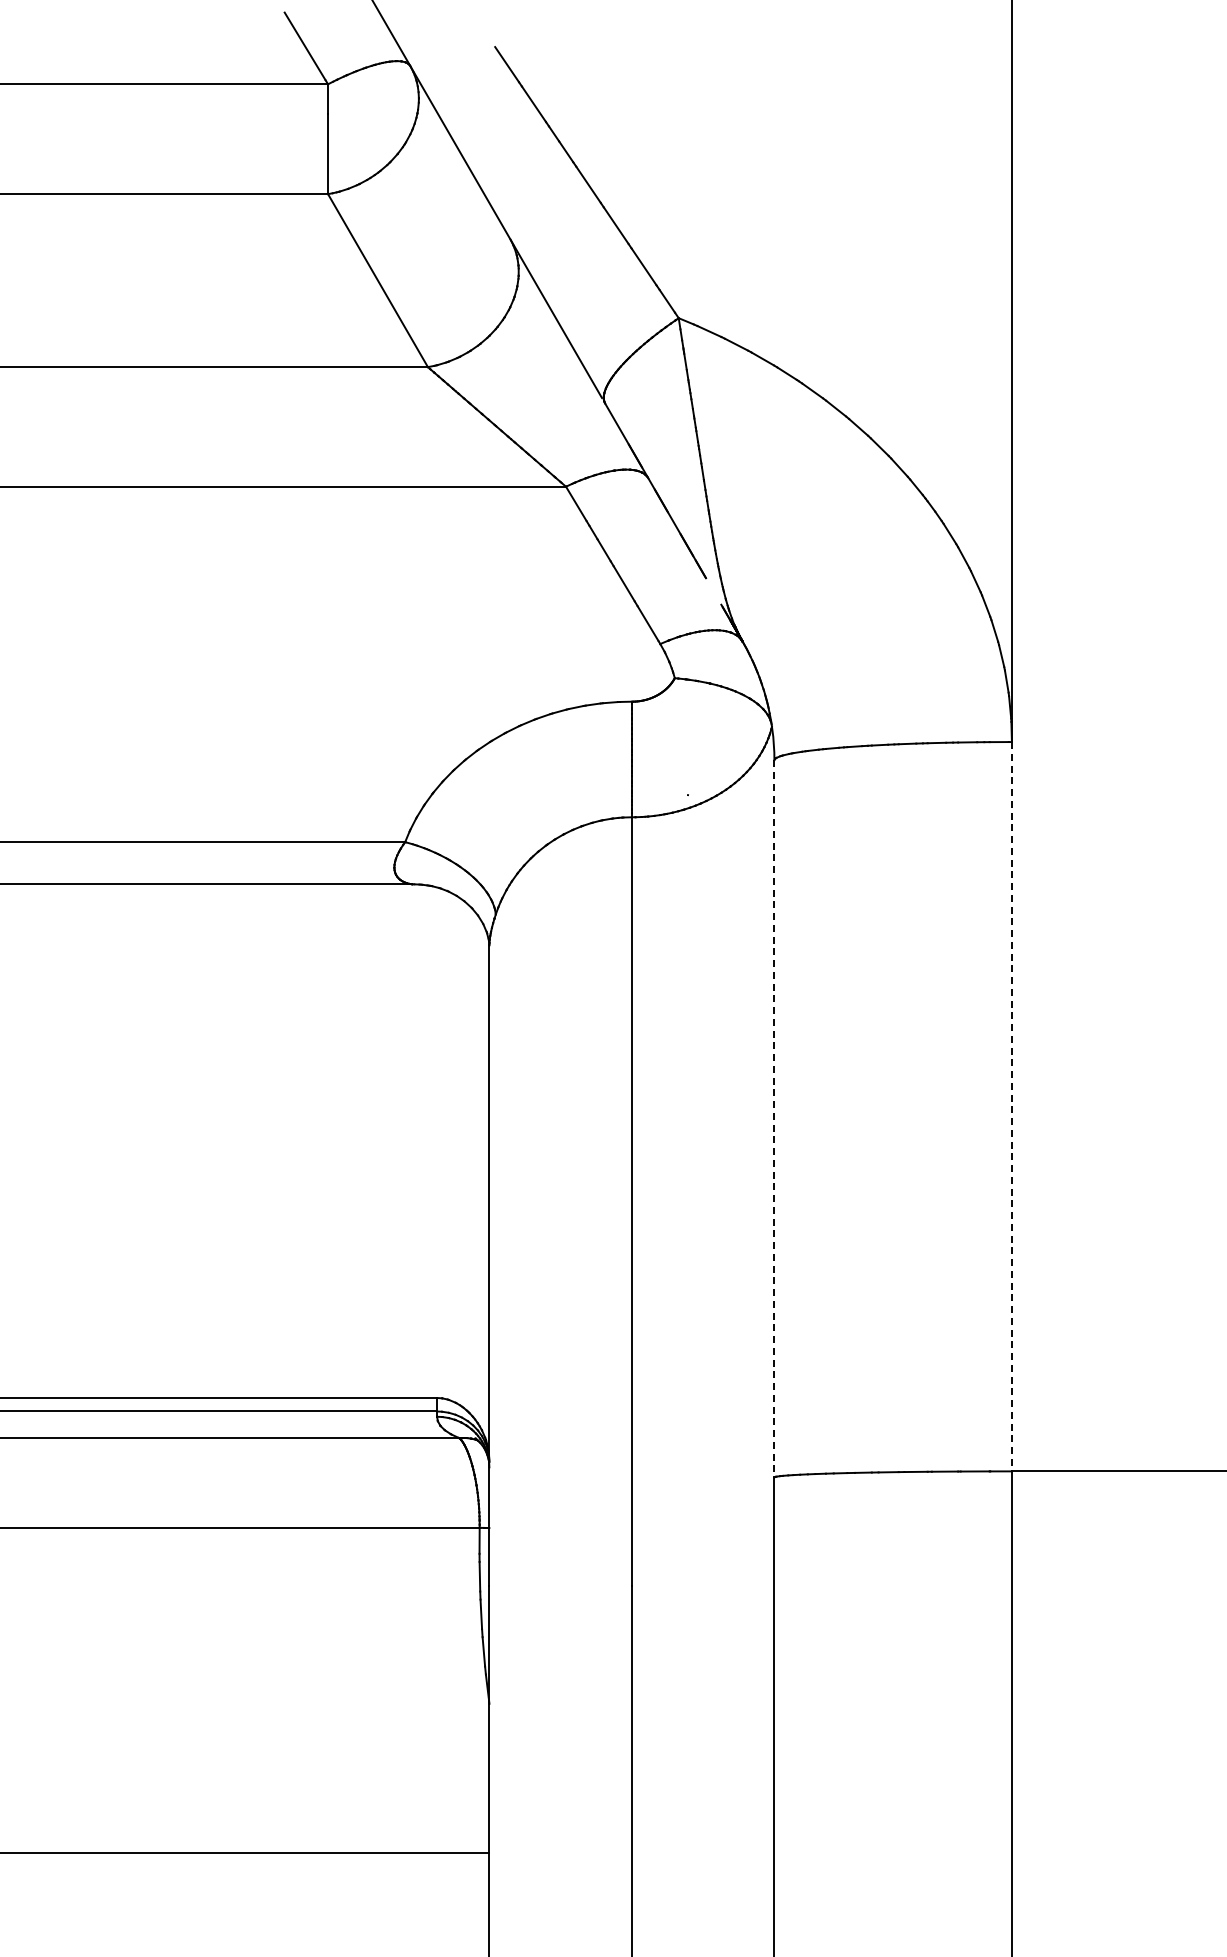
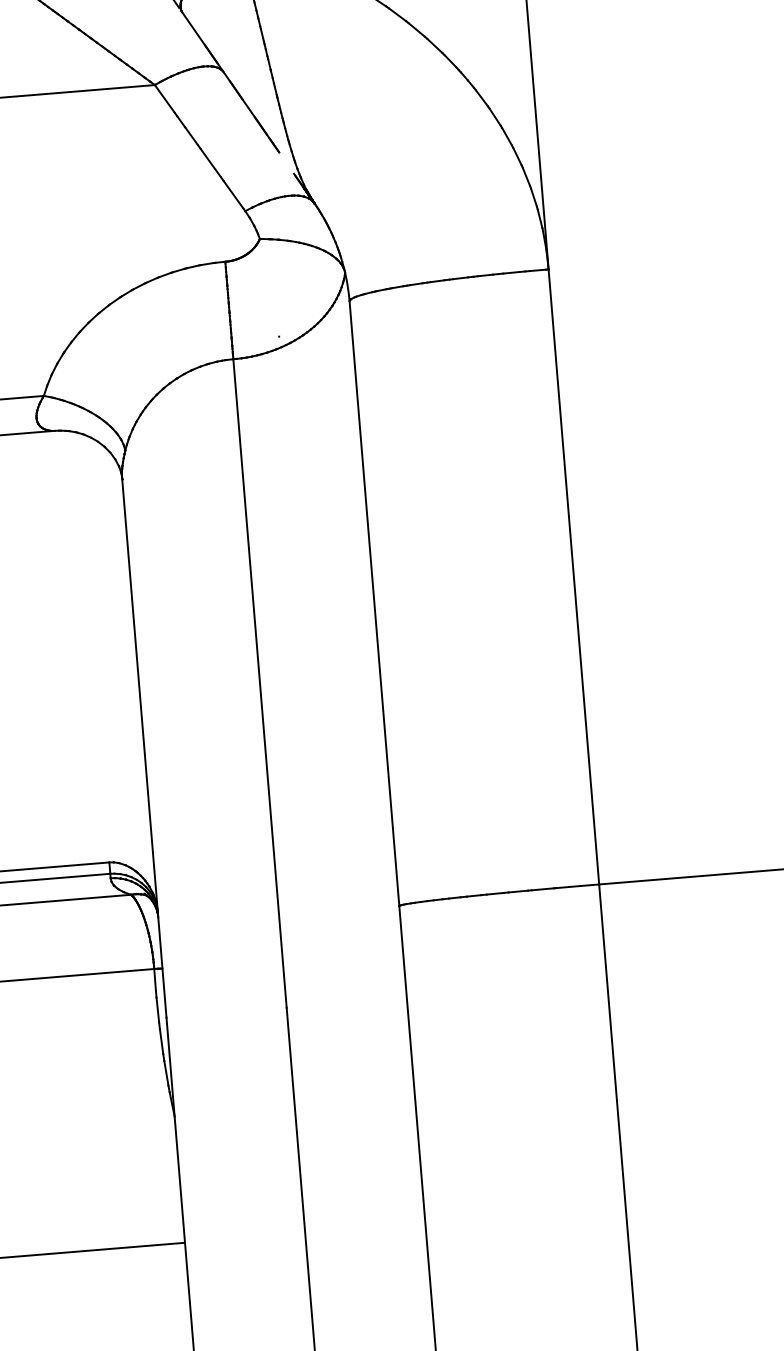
line: (1011, 1106) -> (573, 576), dashed -> solid
line: (774, 1118) -> (374, 603), dashed -> solid

